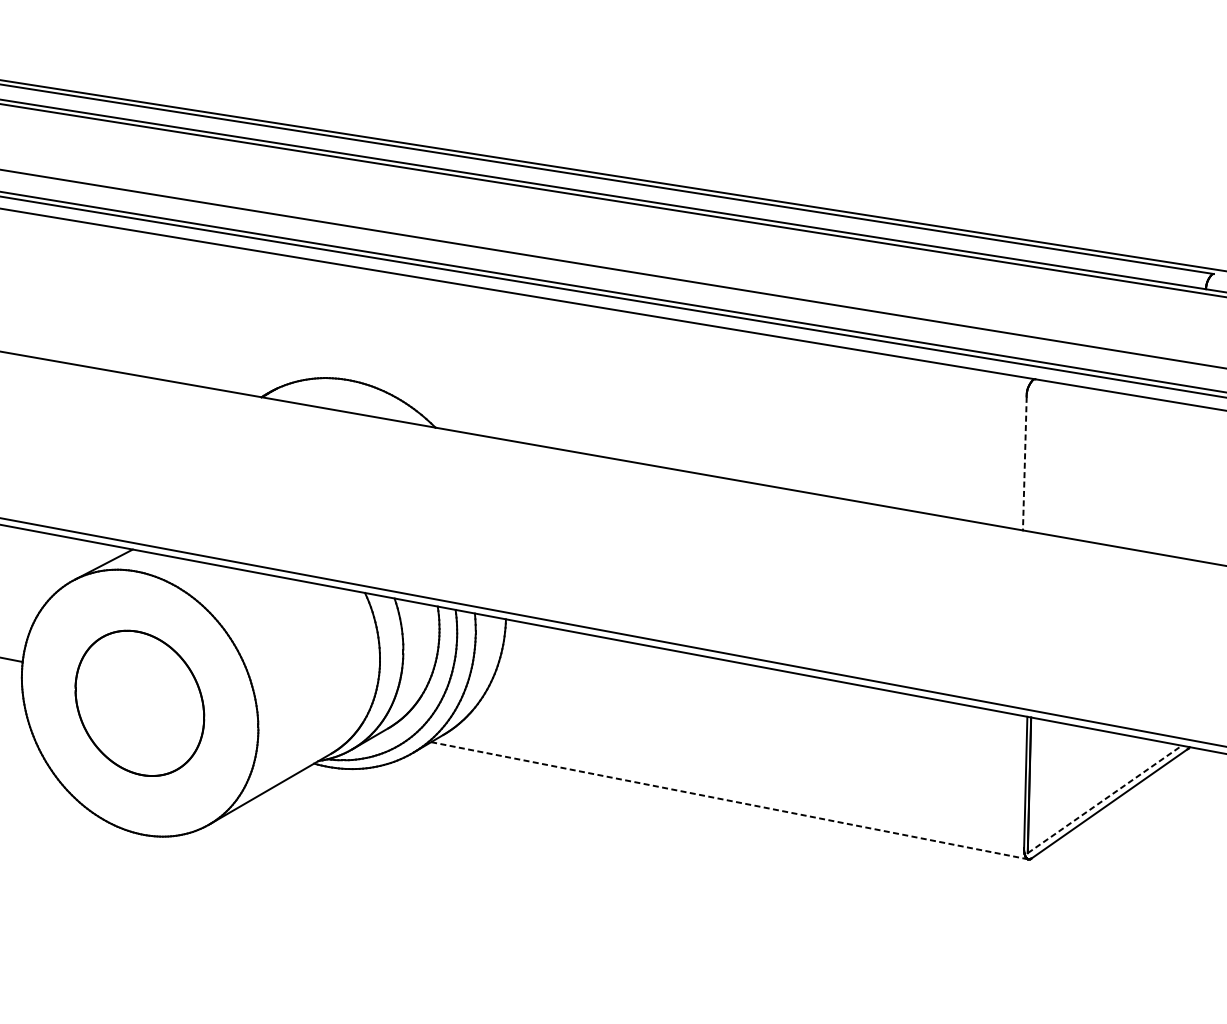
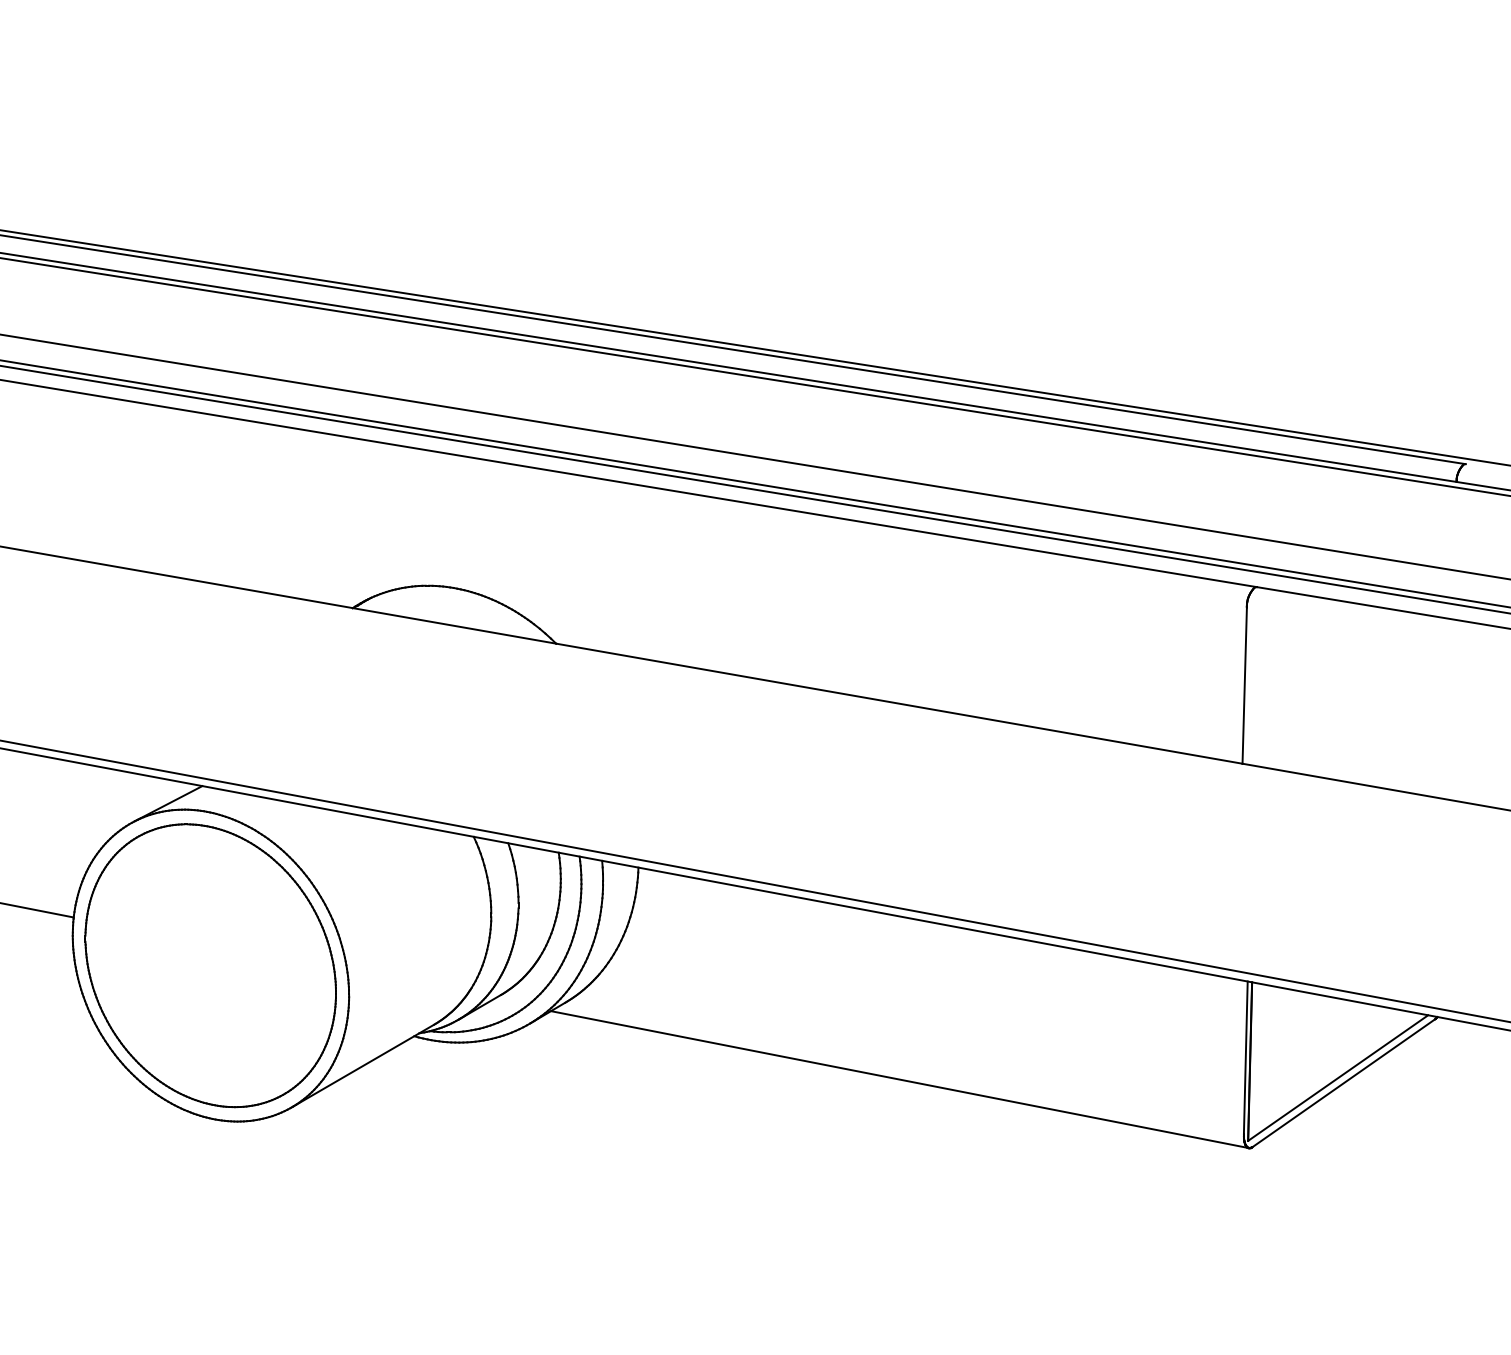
line: (1024, 464) -> (1244, 686), dashed -> solid
part: (139, 703) -> (210, 965), size x1.67
line: (1105, 799) -> (1338, 1078), dashed -> solid
line: (729, 800) -> (899, 1079), dashed -> solid

